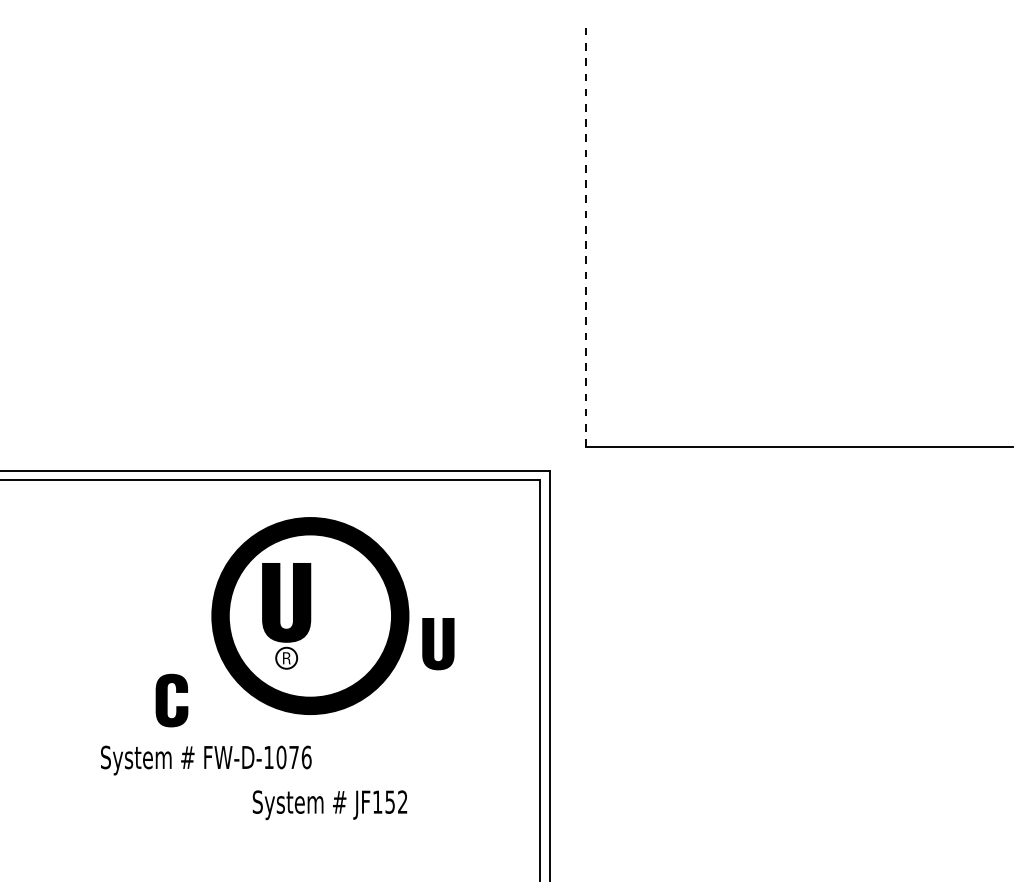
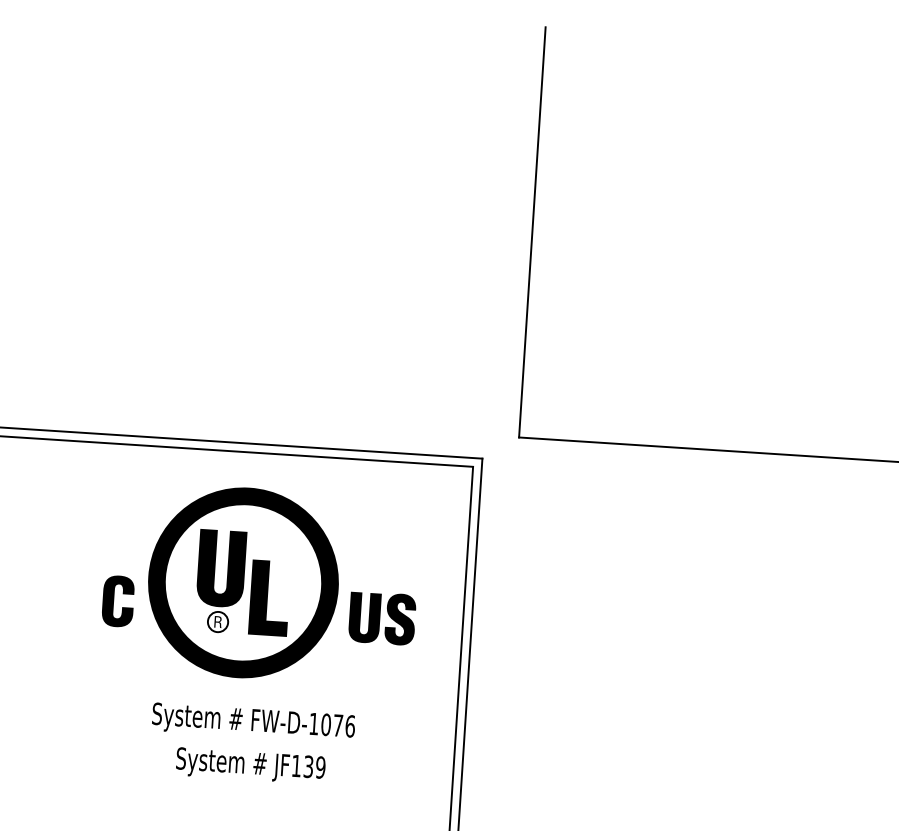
line: (586, 233) -> (532, 232), dashed -> solid
fill: (338, 630) -> (269, 598), added
fill: (475, 643) -> (400, 619), added
part: (171, 700) -> (117, 601), moved
text: (206, 760) -> (253, 723), moved
text: (396, 801) -> (314, 766), JF152 -> JF139

